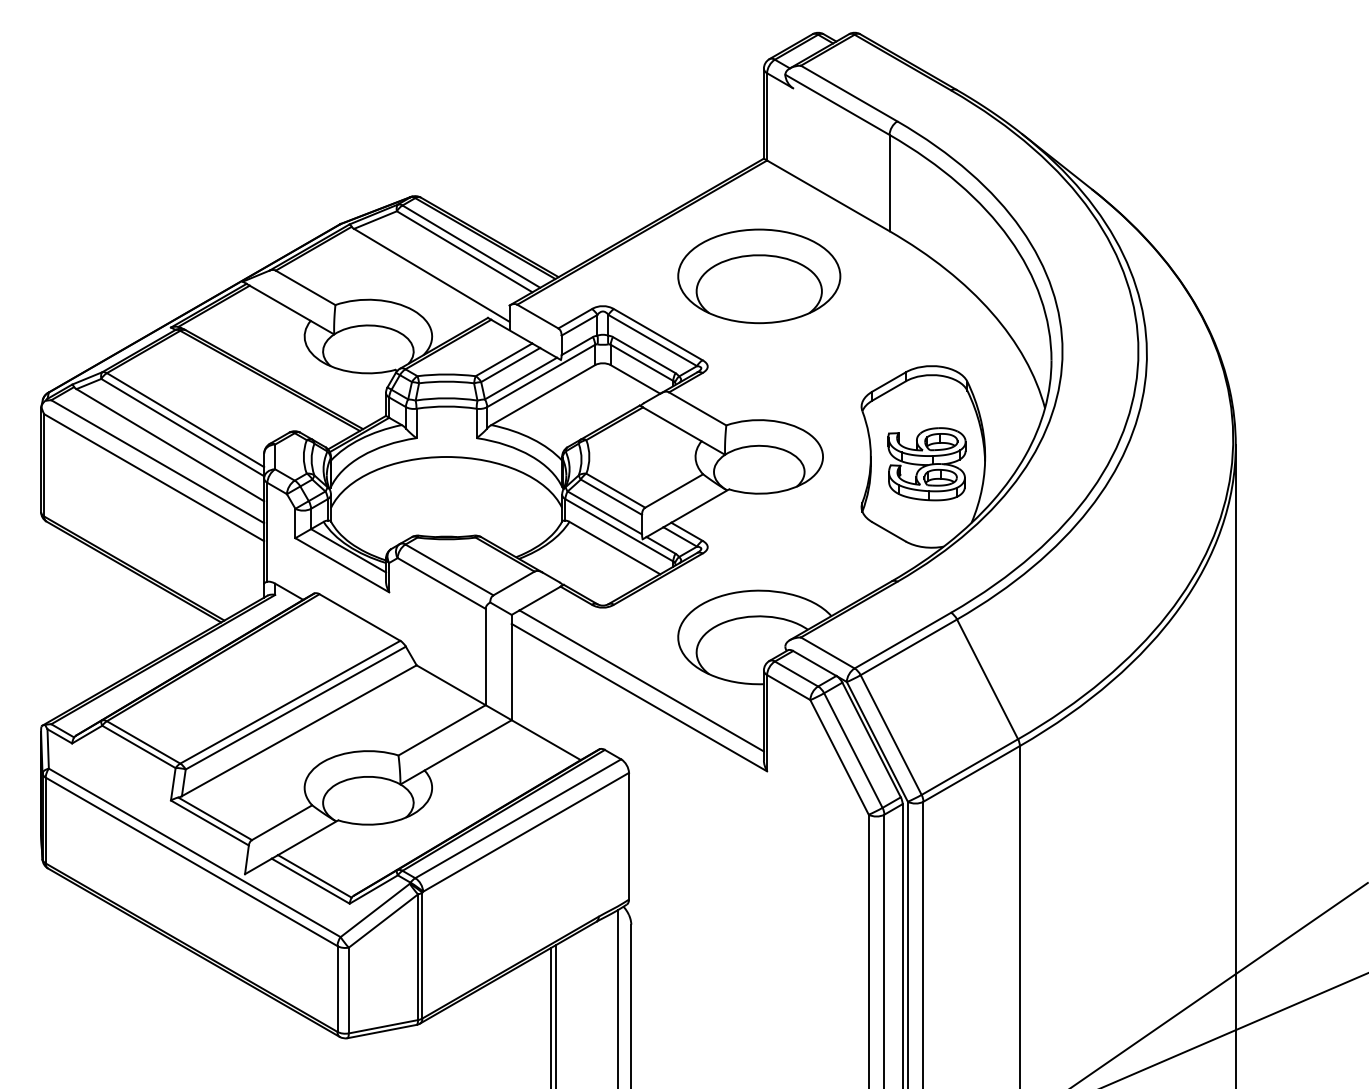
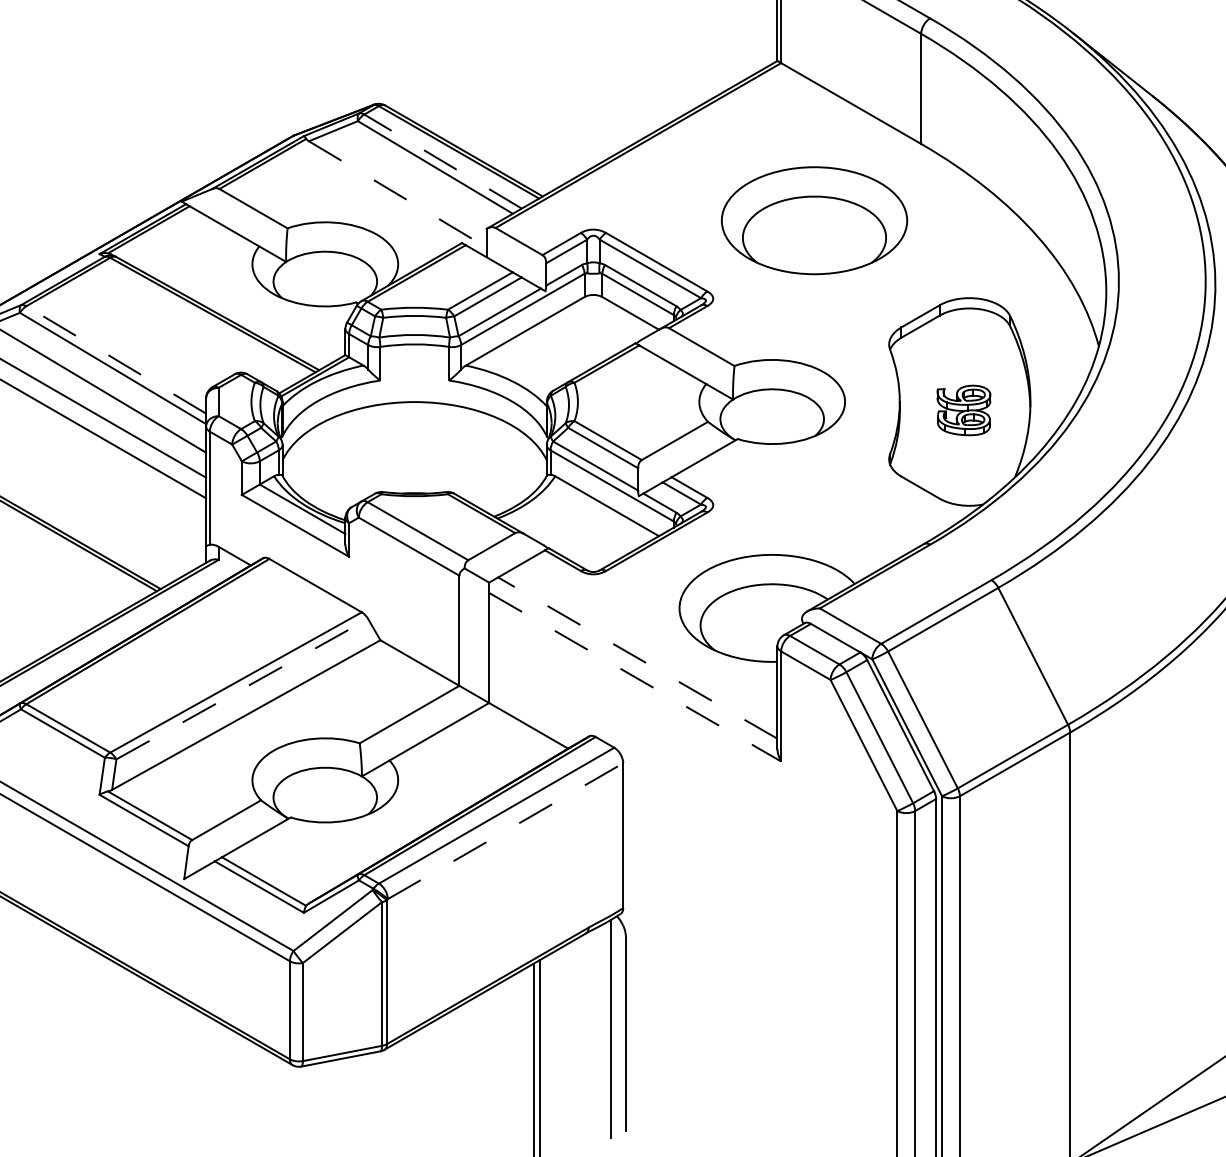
line: (470, 246) -> (442, 161), solid -> dashed
line: (431, 275) -> (397, 194), solid -> dashed
part: (759, 276) -> (814, 220), moved
line: (185, 420) -> (116, 360), solid -> dashed
part: (926, 464) -> (963, 410), size x0.6
line: (641, 680) -> (637, 657), solid -> dashed
line: (639, 697) -> (635, 677), solid -> dashed
line: (296, 707) -> (243, 688), solid -> dashed
line: (526, 832) -> (506, 831), solid -> dashed

